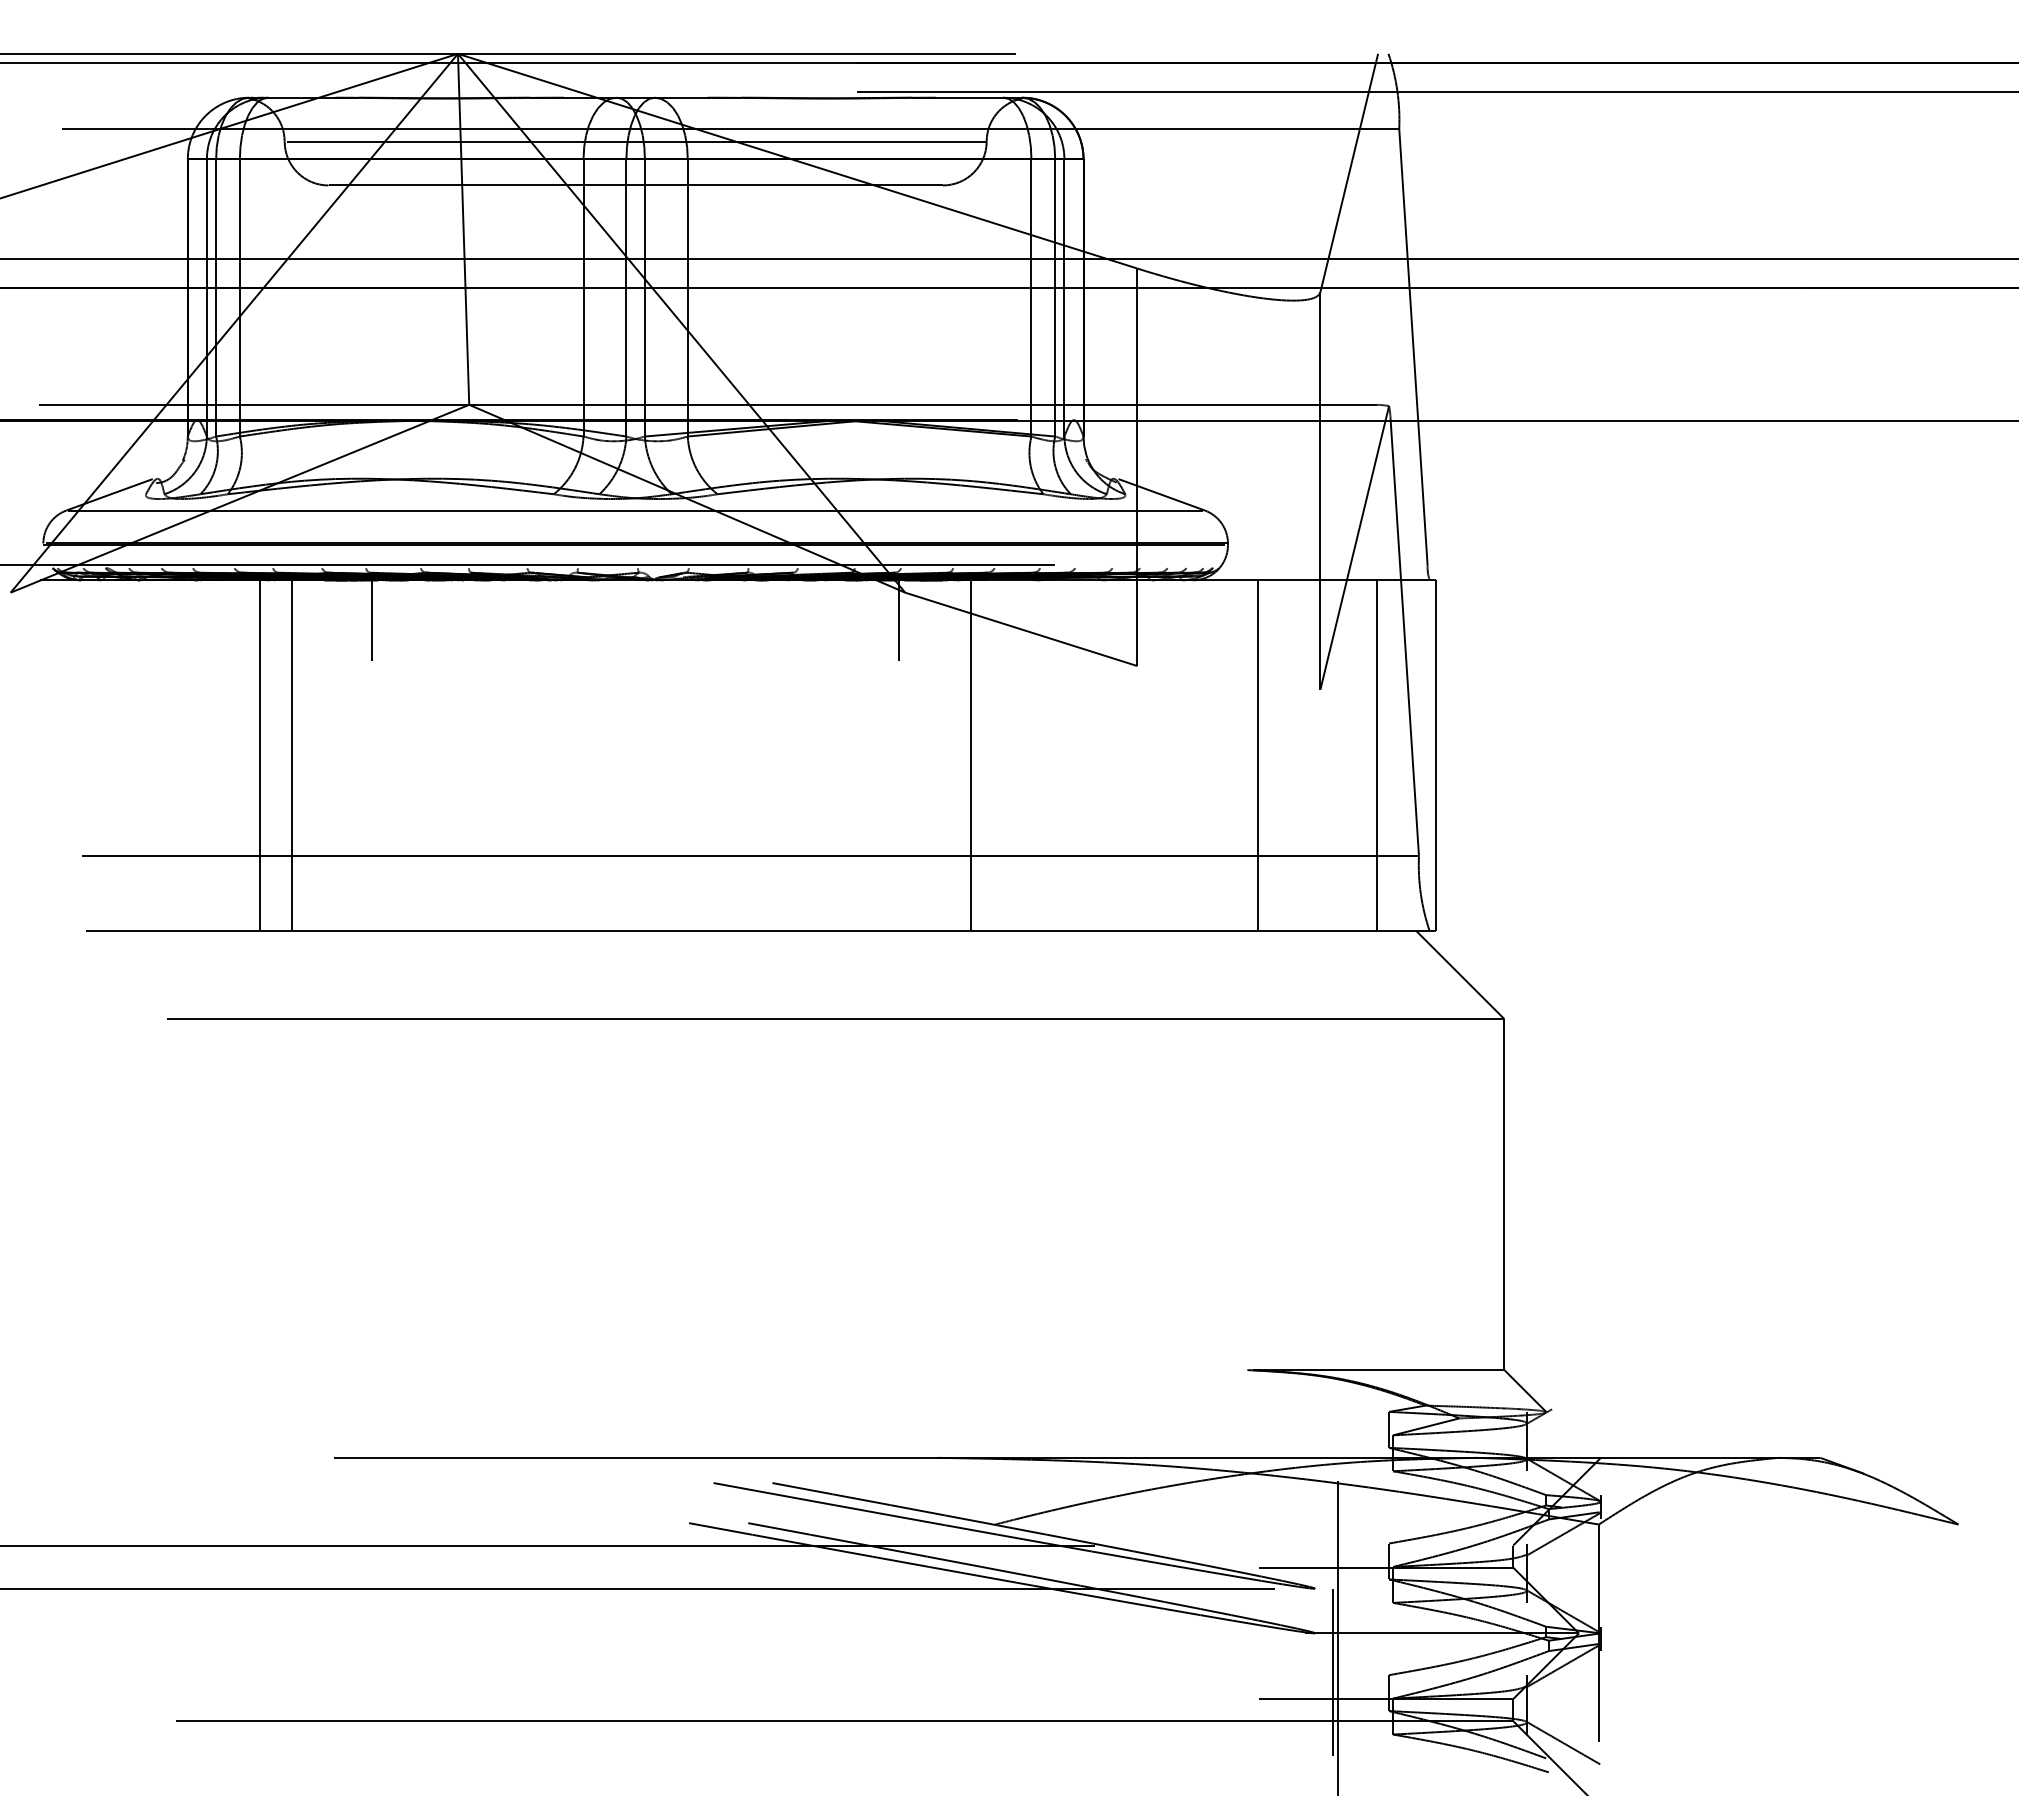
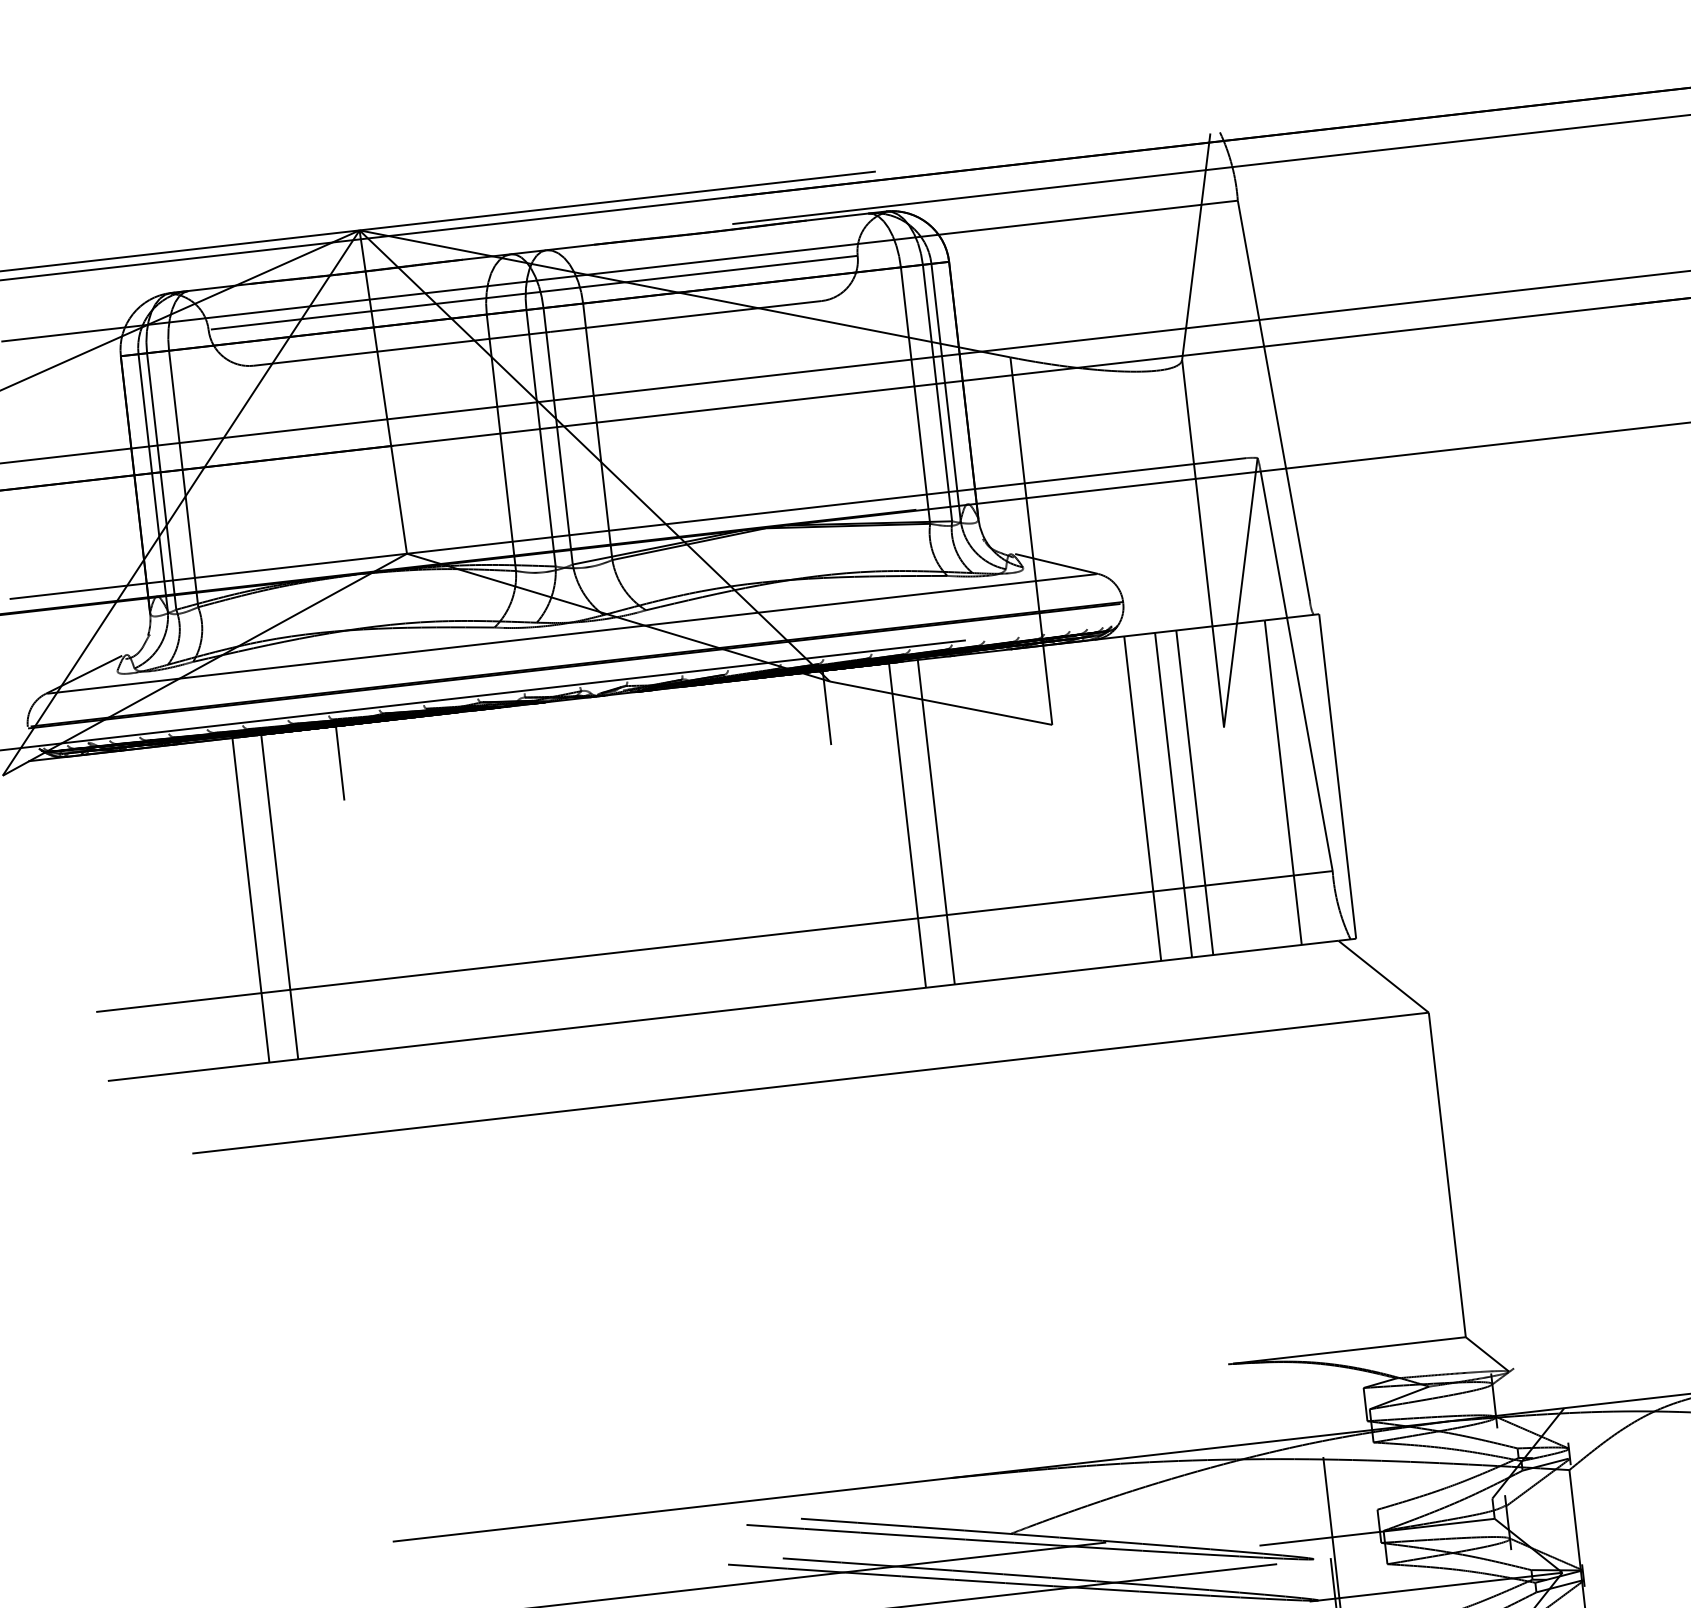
line: (1001, 755) -> (936, 821), added
line: (1224, 755) -> (1142, 798), added
line: (1281, 755) -> (1194, 792), added

